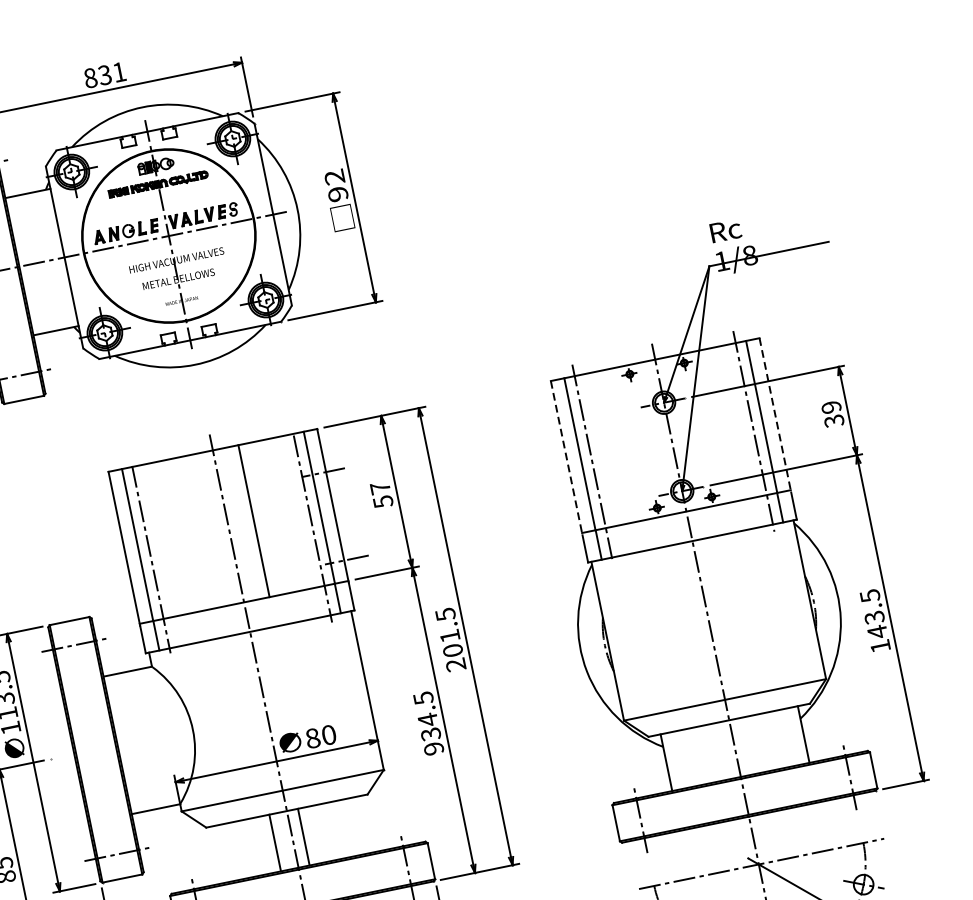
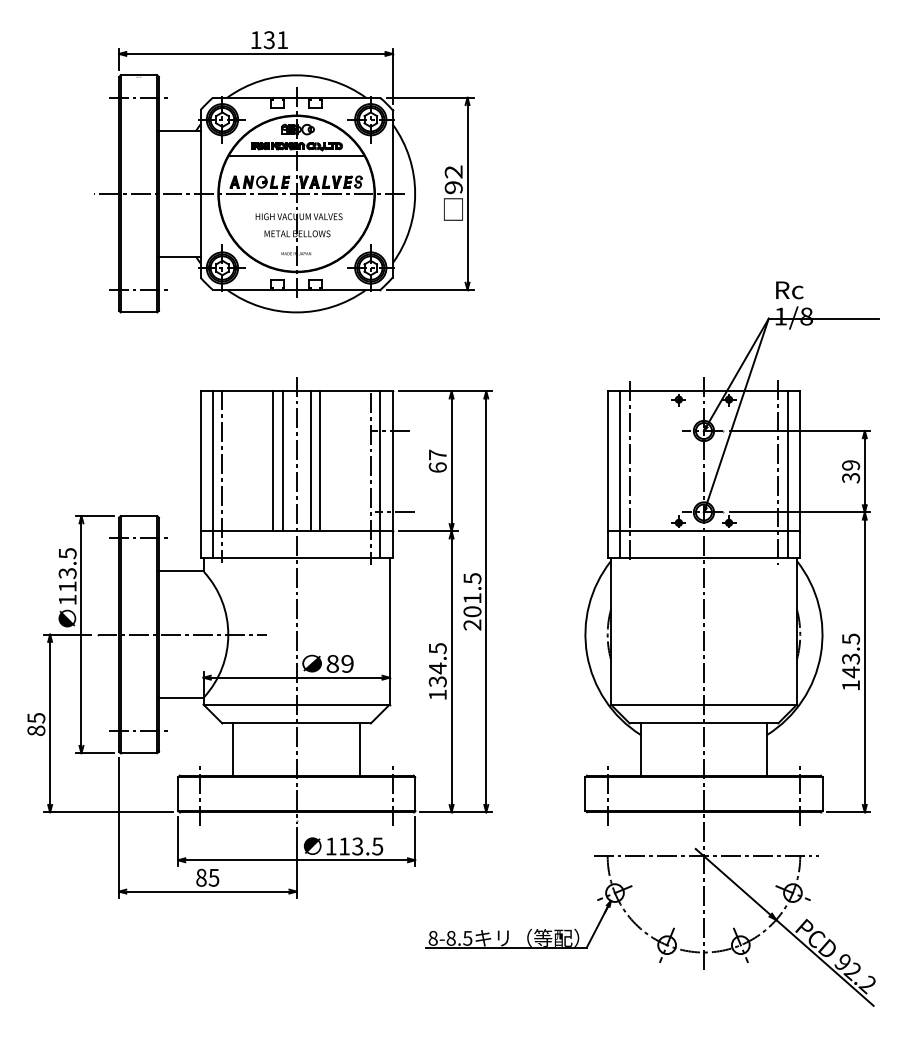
text: (90, 78) -> (255, 40), 831 -> 131
line: (160, 194) -> (296, 155), added
line: (775, 415) -> (800, 462), dashed -> solid
line: (566, 458) -> (607, 462), dashed -> solid
text: (382, 501) -> (437, 467), 57 -> 67
line: (243, 523) -> (310, 461), added
line: (213, 529) -> (282, 461), added
line: (203, 531) -> (273, 461), added
text: (328, 734) -> (347, 663), 80 -> 89
line: (143, 739) -> (182, 634), added
text: (433, 748) -> (437, 694), 934.5 -> 134.5
line: (303, 837) -> (359, 749), moved
line: (275, 842) -> (233, 749), moved

